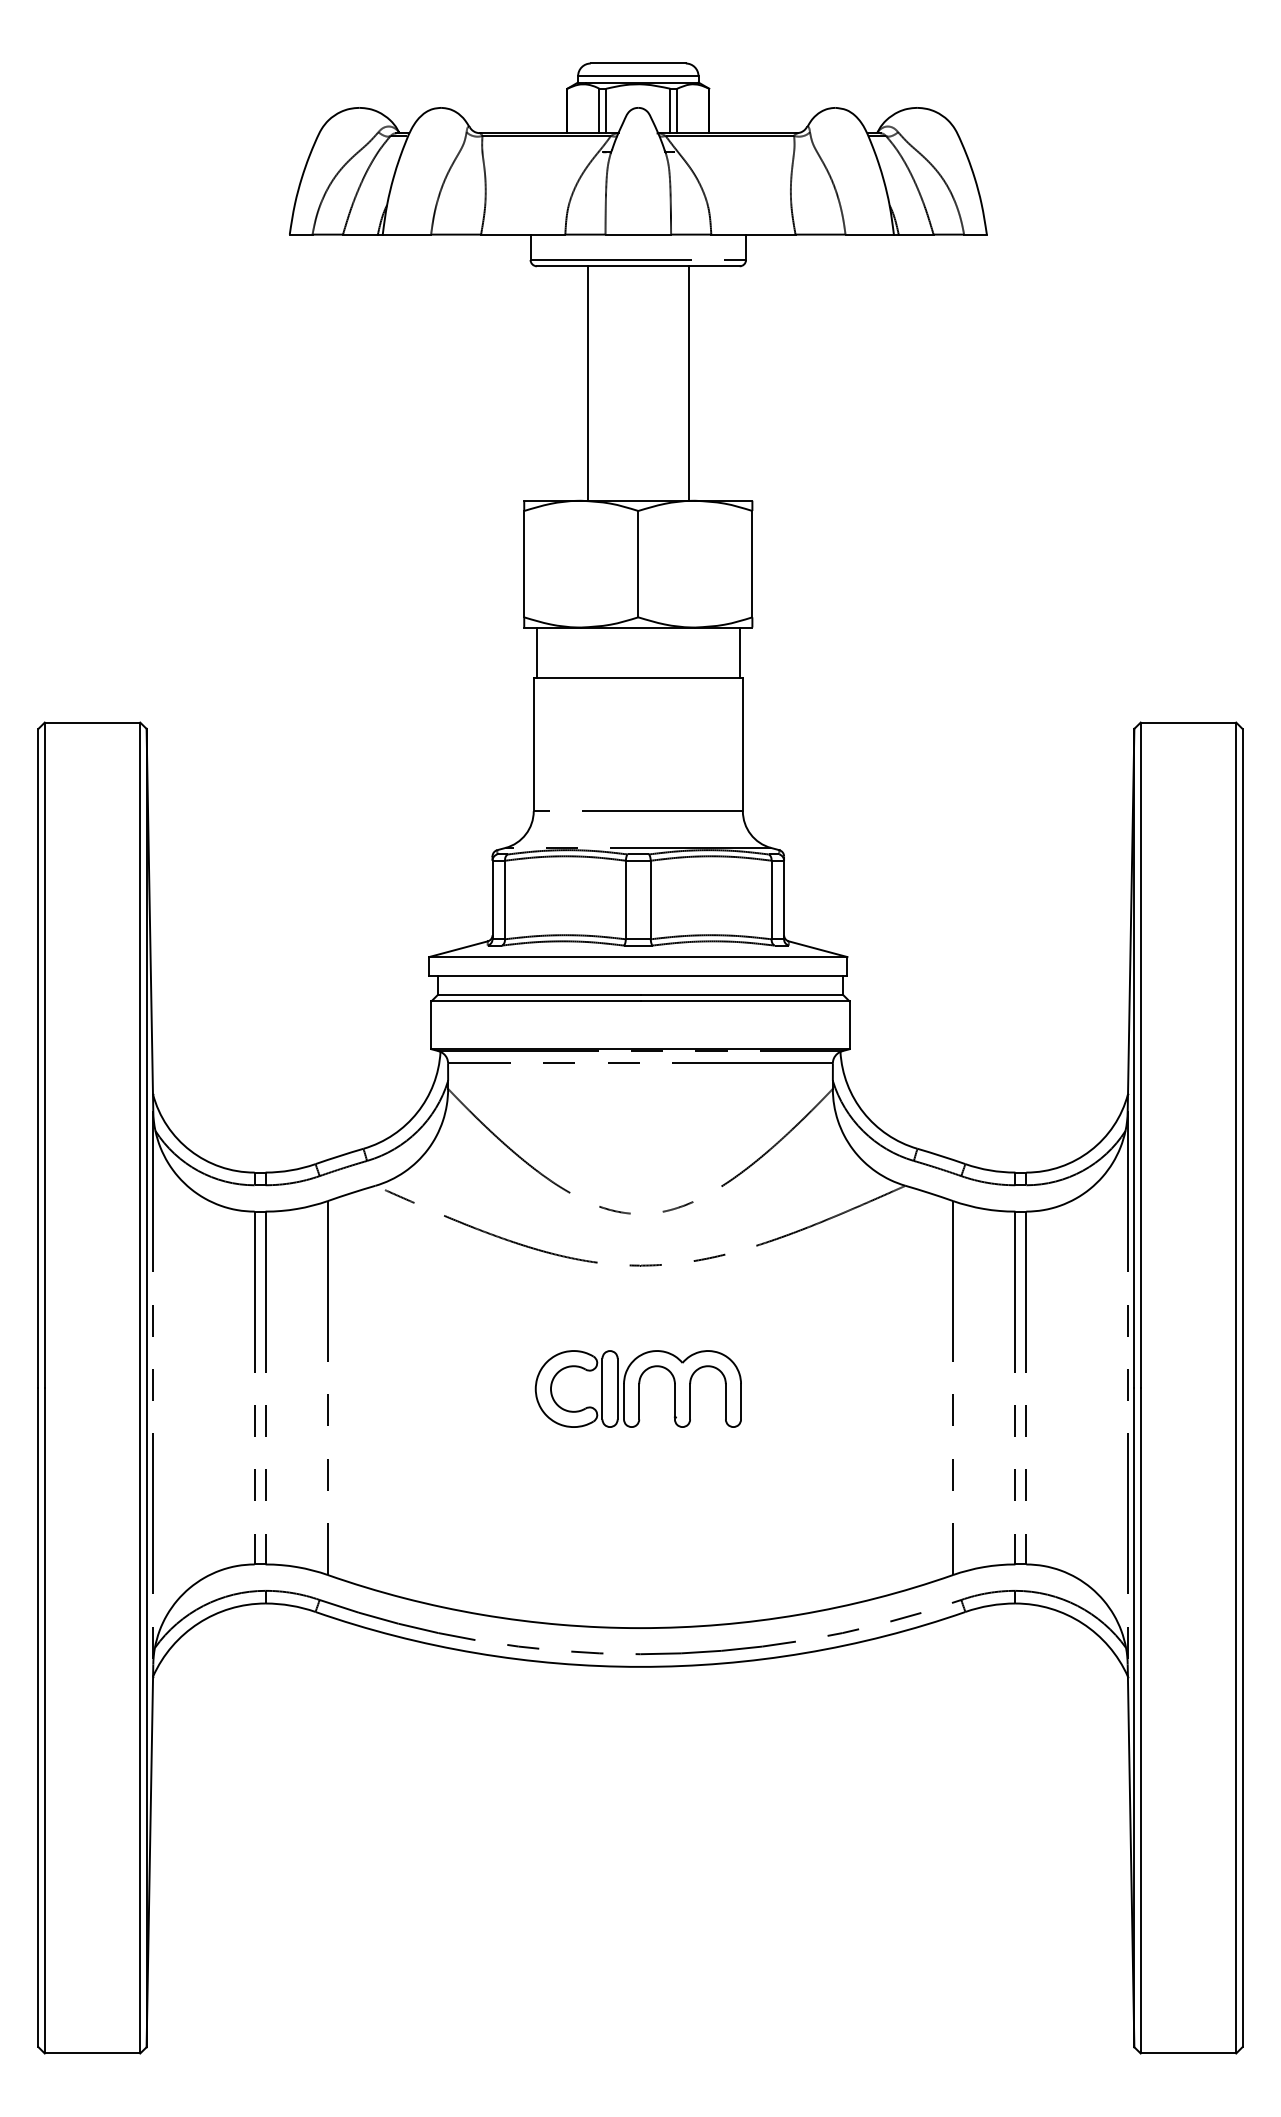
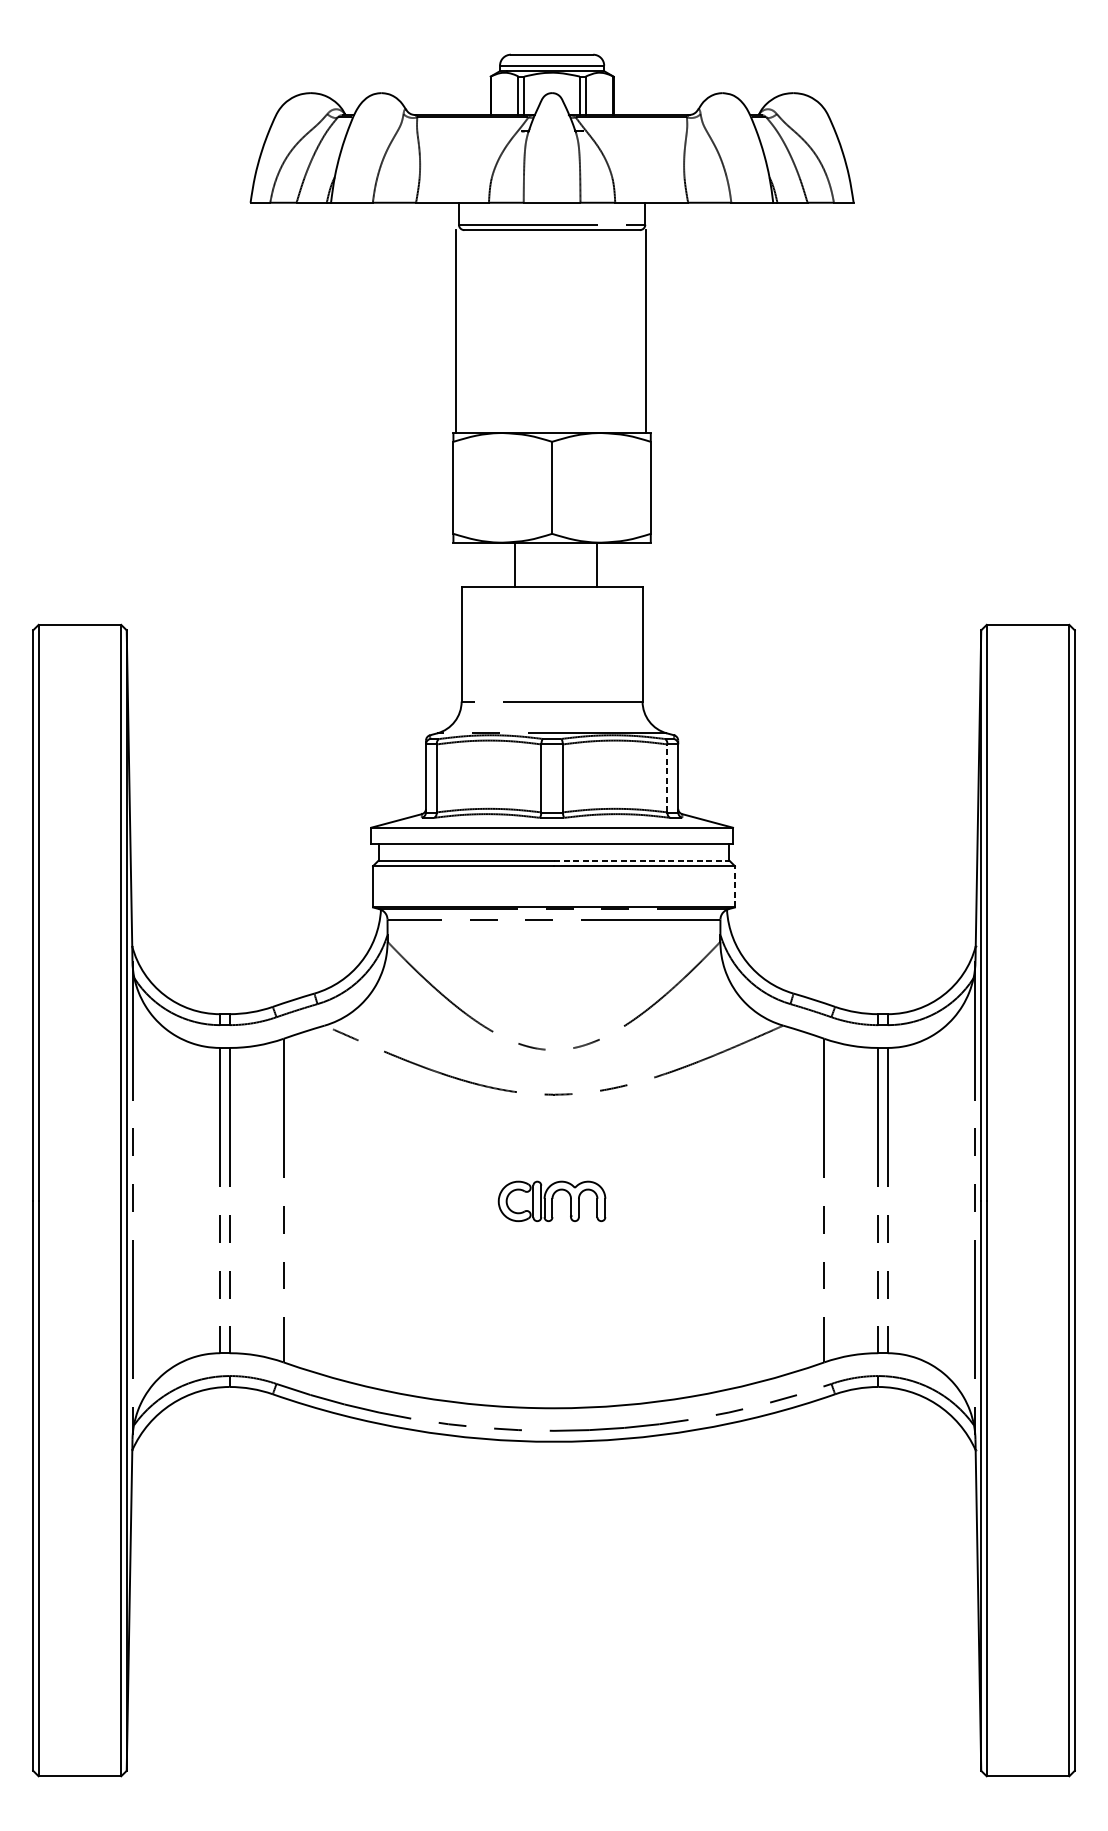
line: (587, 383) -> (456, 331), moved
line: (689, 383) -> (646, 331), moved
line: (536, 652) -> (515, 564), moved
line: (739, 652) -> (596, 564), moved
line: (771, 899) -> (667, 777), solid -> dashed
line: (742, 995) -> (642, 860), solid -> dashed
line: (849, 1025) -> (734, 886), solid -> dashed
part: (637, 1388) -> (551, 1200), size x0.6

